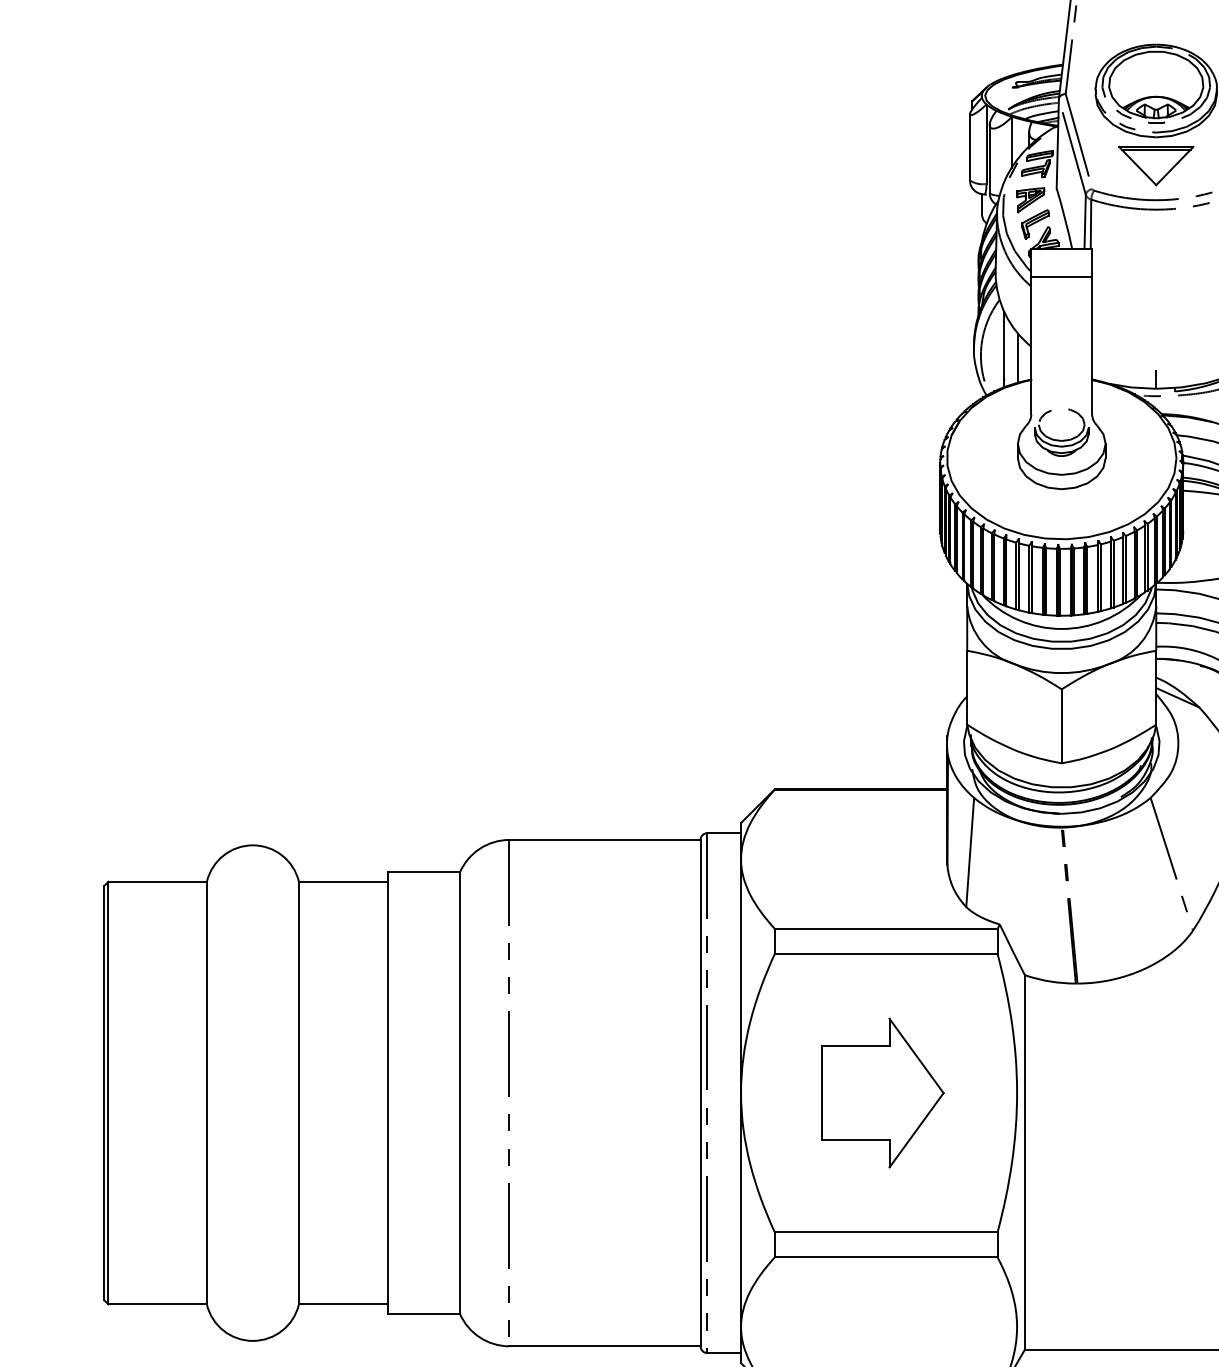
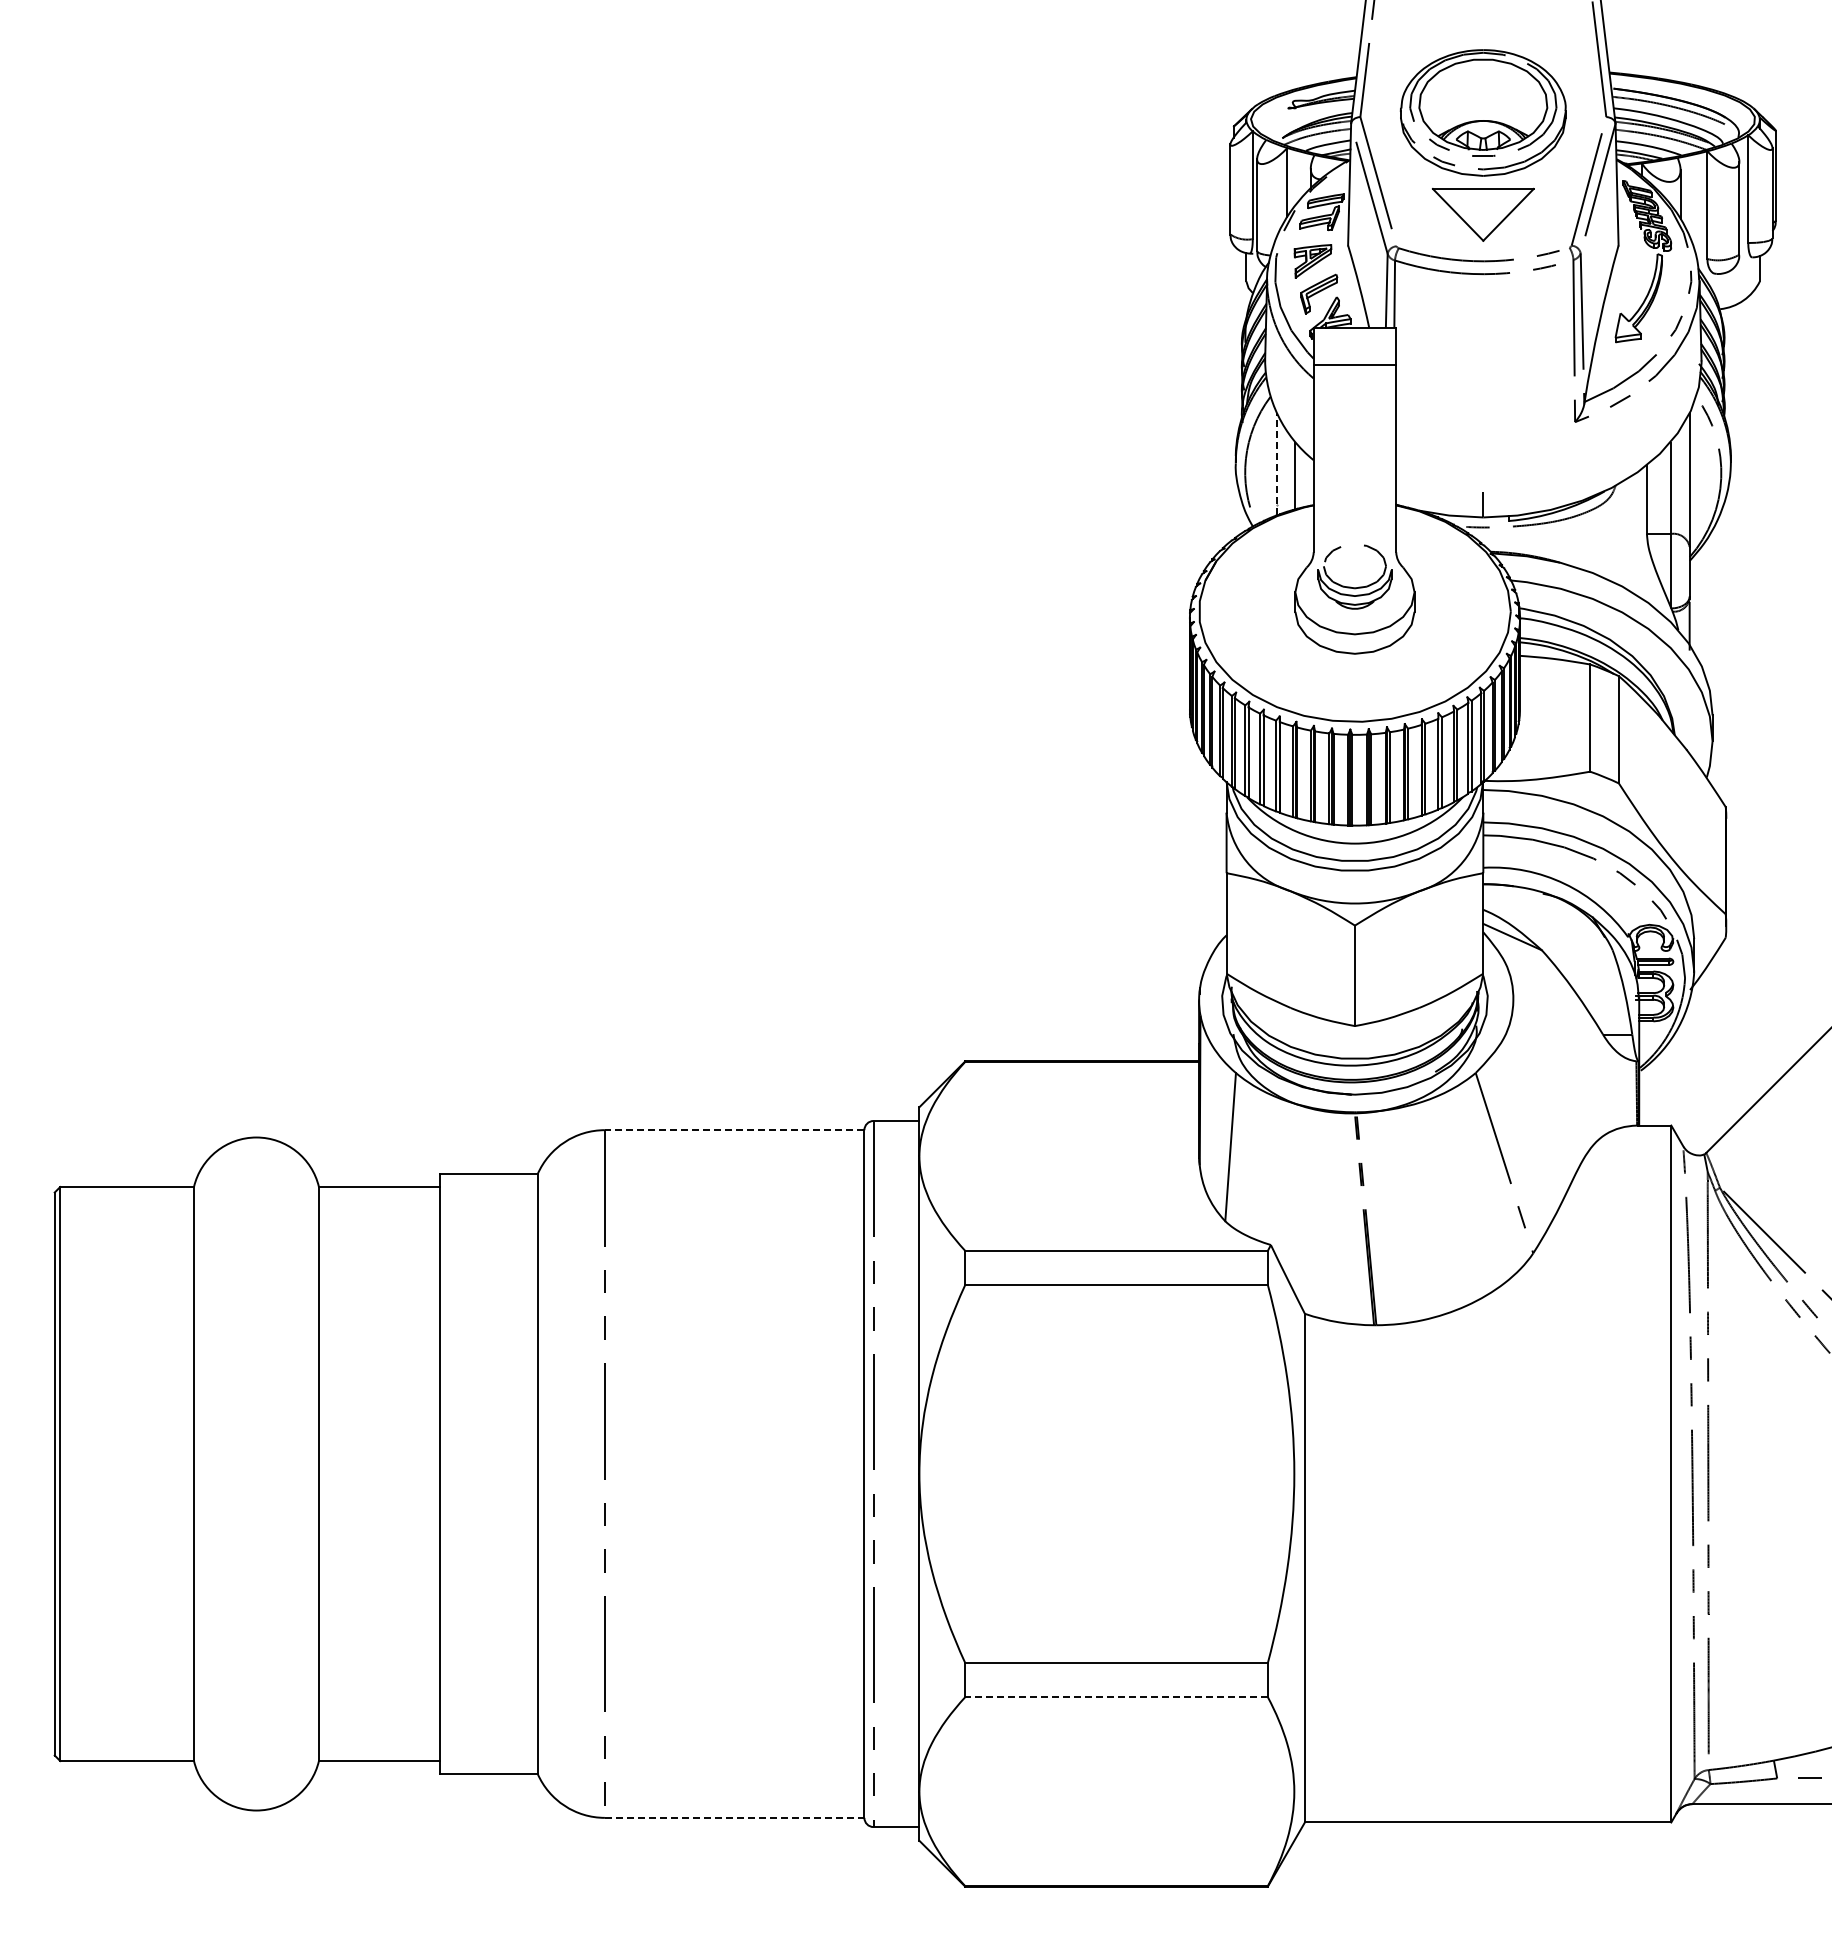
line: (1155, 149) -> (1482, 192), removed
line: (1004, 349) -> (1277, 464), solid -> dashed
line: (604, 840) -> (734, 1130), solid -> dashed
part: (882, 1092) -> (1111, 1473), removed
line: (886, 1257) -> (1116, 1697), solid -> dashed
line: (604, 1346) -> (734, 1817), solid -> dashed

